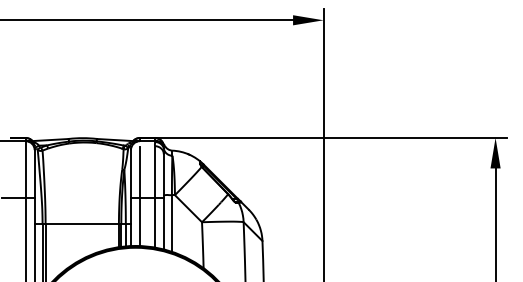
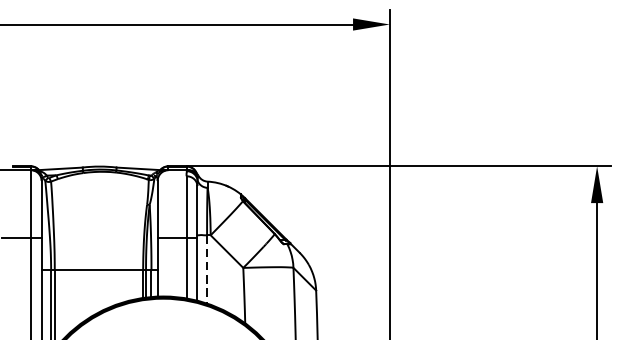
line: (139, 196) -> (167, 236), removed
line: (171, 224) -> (206, 270), solid -> dashed

